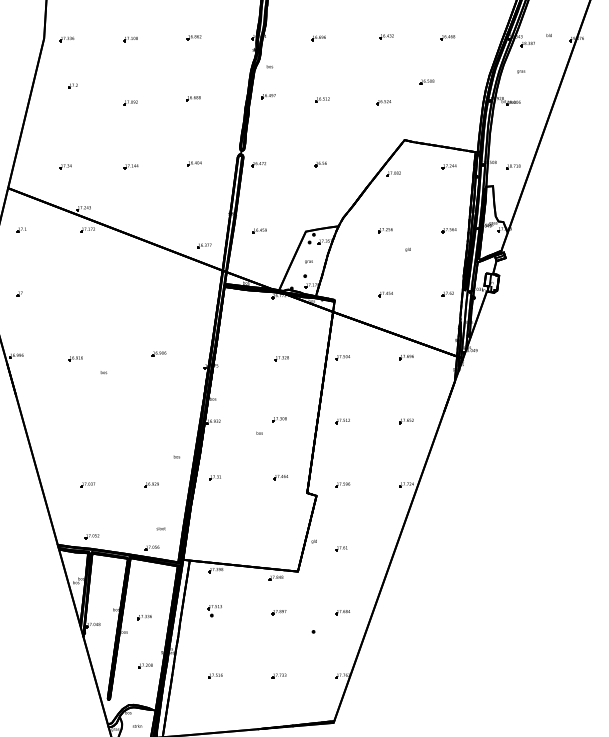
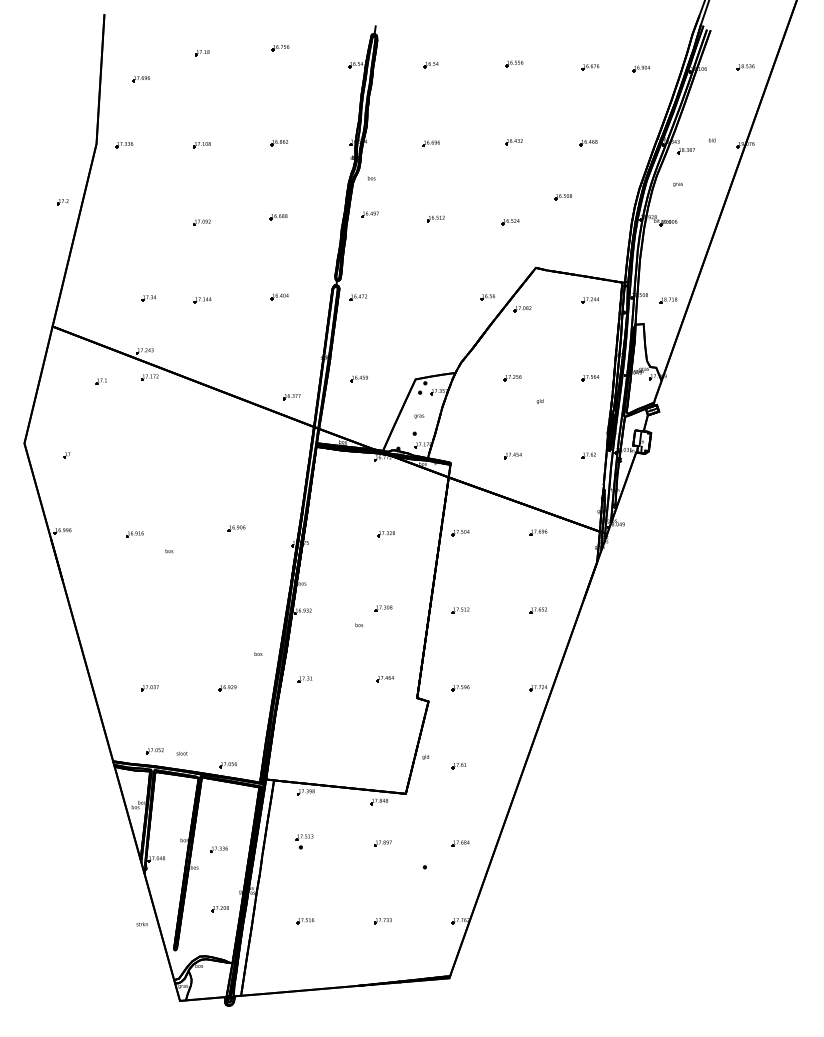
part: (72, 86) -> (62, 202), moved
part: (320, 164) -> (487, 297), moved
part: (65, 166) -> (148, 298), moved
part: (21, 230) -> (100, 381), moved
text: (160, 528) -> (181, 753), moved
text: (136, 726) -> (141, 924), moved

